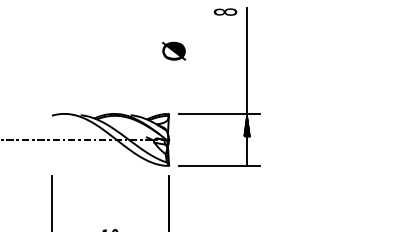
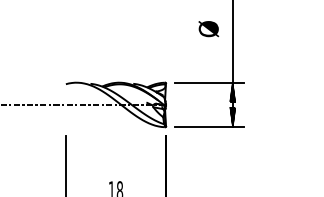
text: (174, 50) -> (209, 28), moved
hatch: (247, 154) -> (233, 117), added

